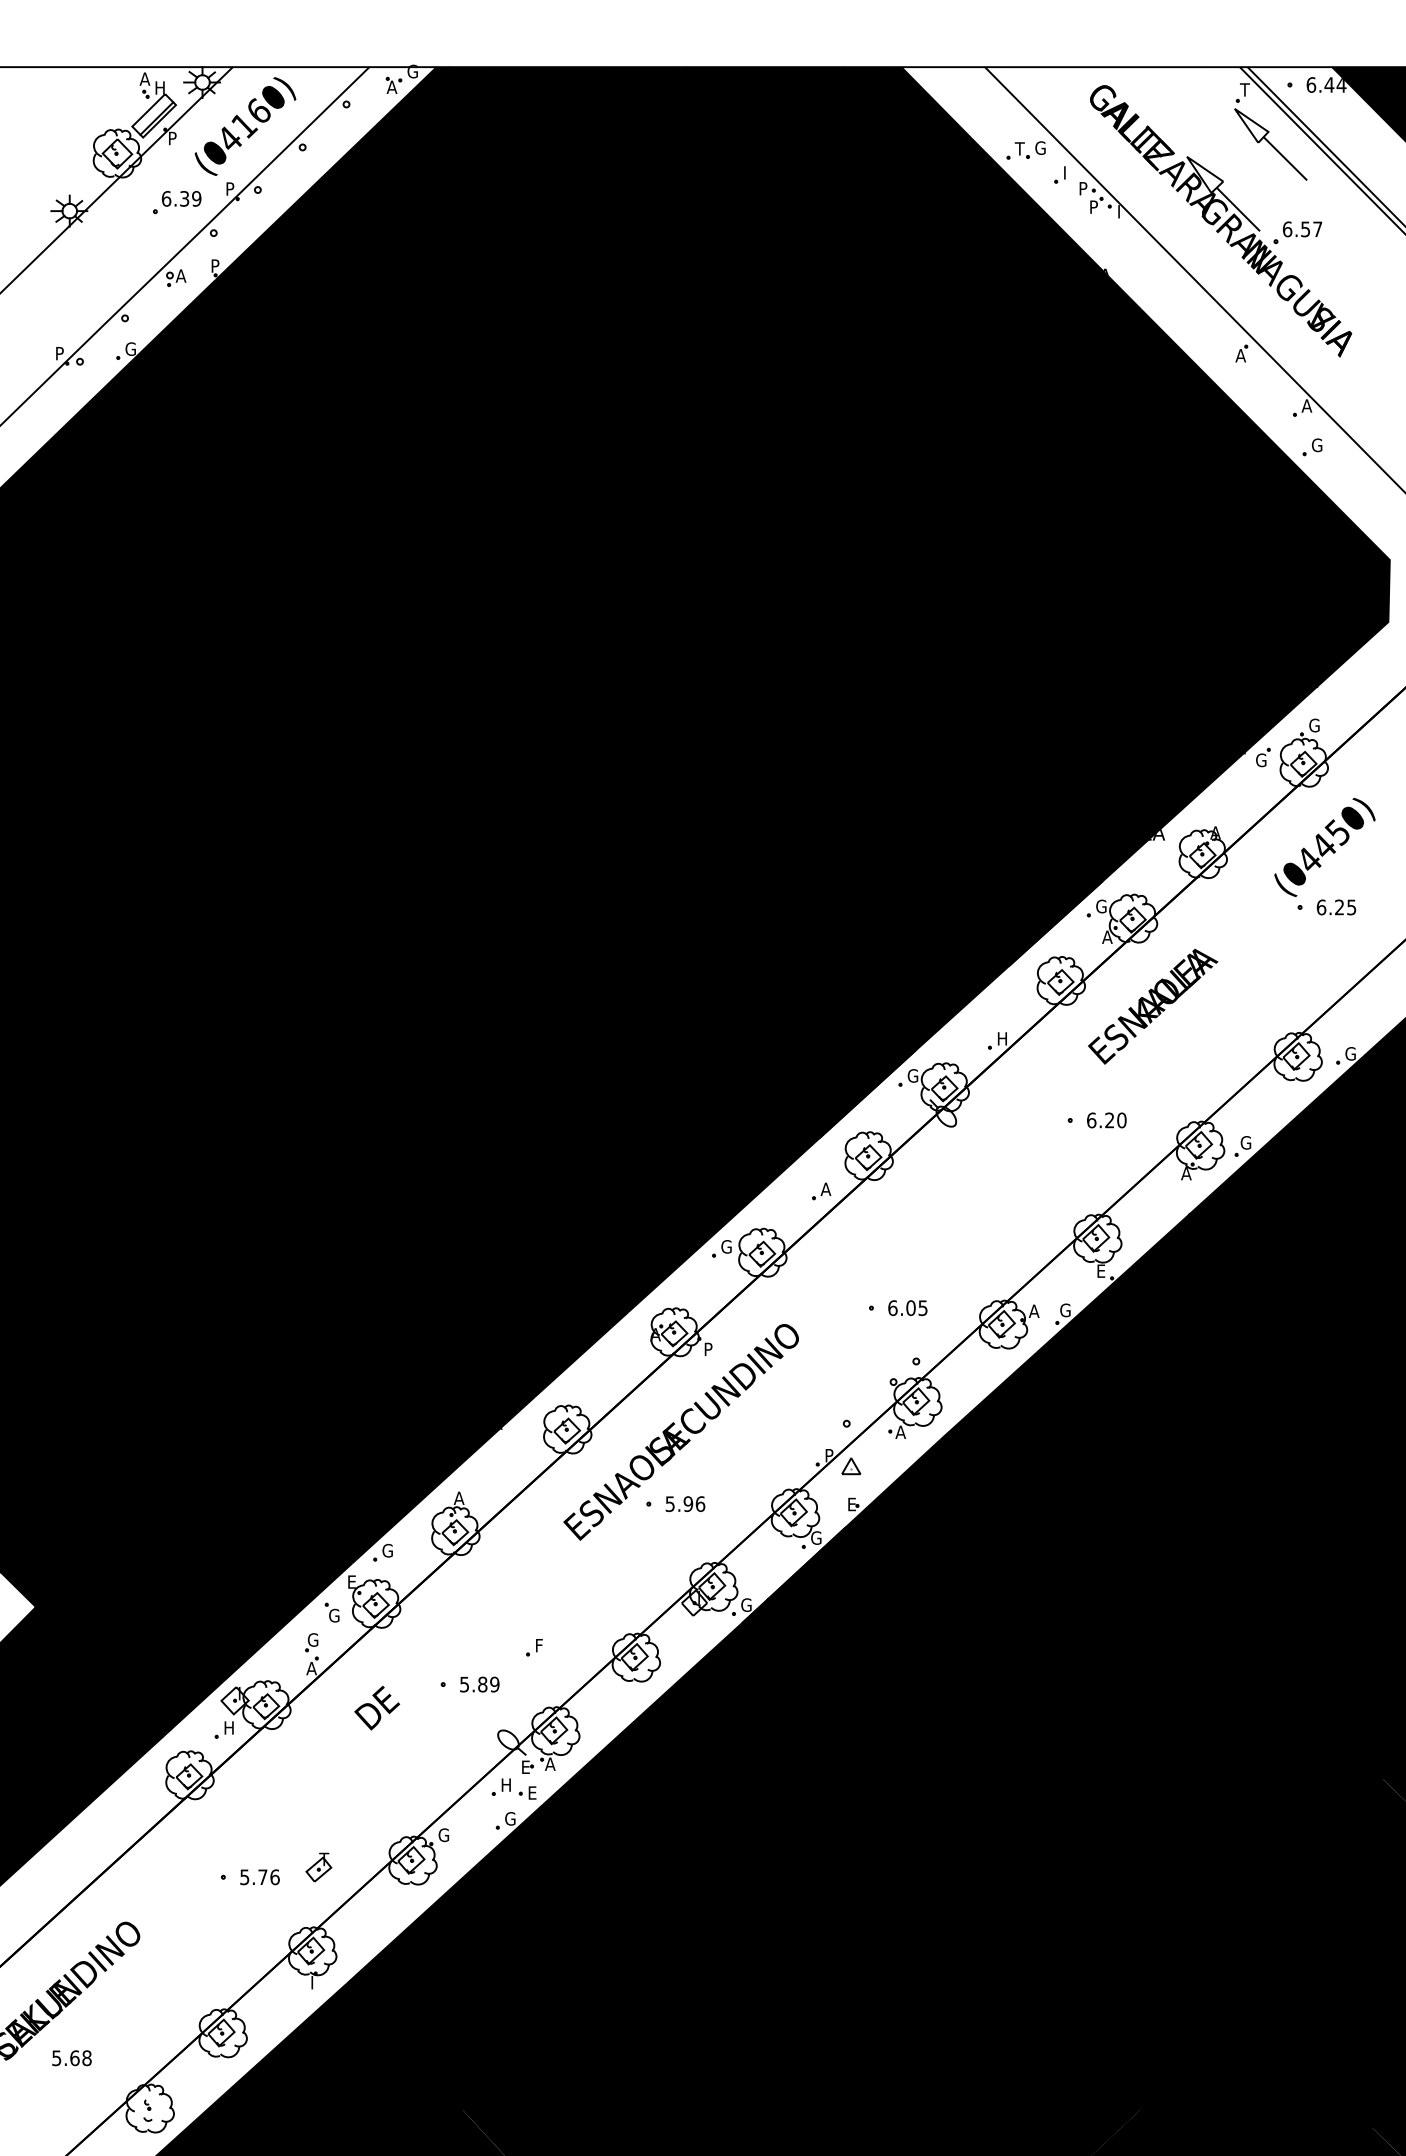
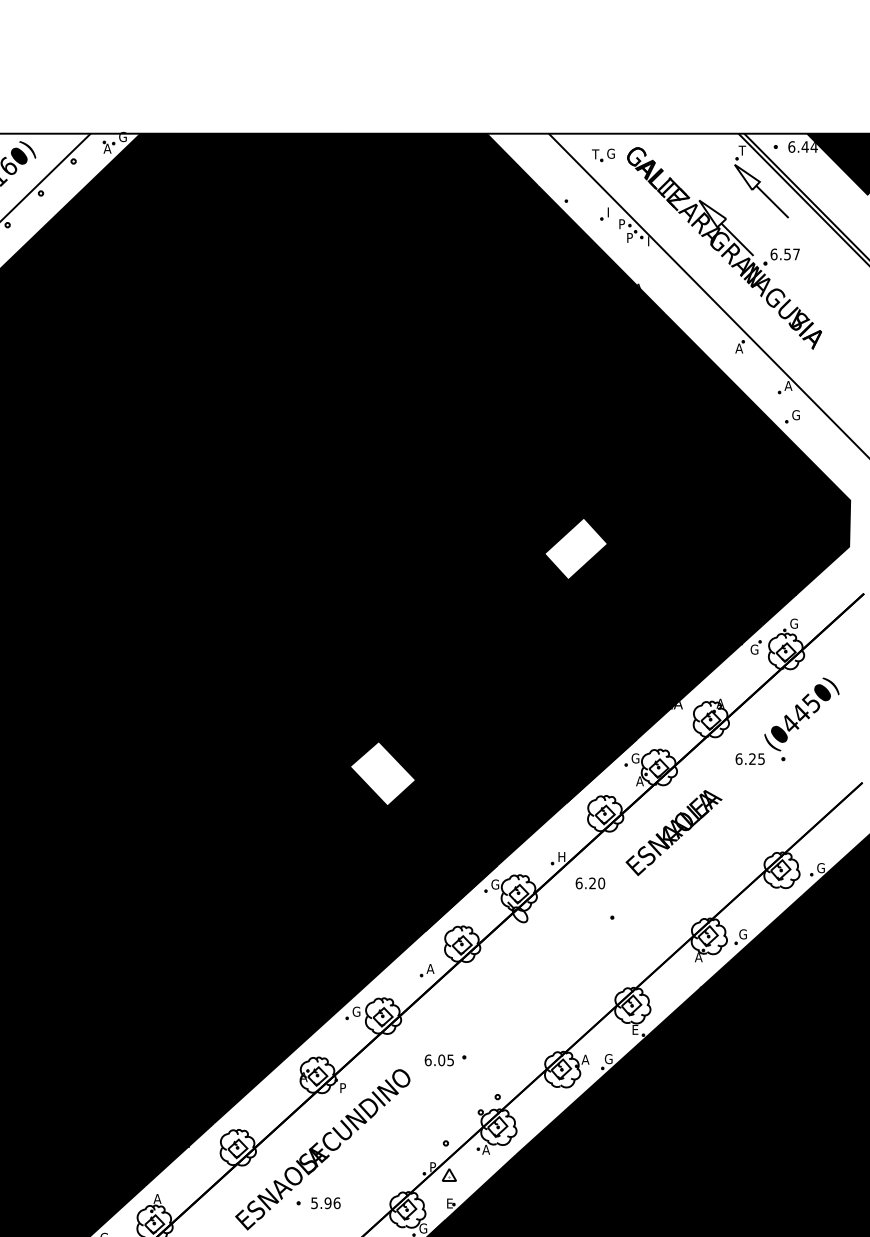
part: (1029, 149) -> (602, 154), moved
fill: (1021, 624) -> (576, 548), removed
text: (1336, 907) -> (750, 759), moved
fill: (761, 927) -> (382, 774), removed
text: (1106, 1120) -> (590, 883), moved
text: (907, 1308) -> (439, 1060), moved

